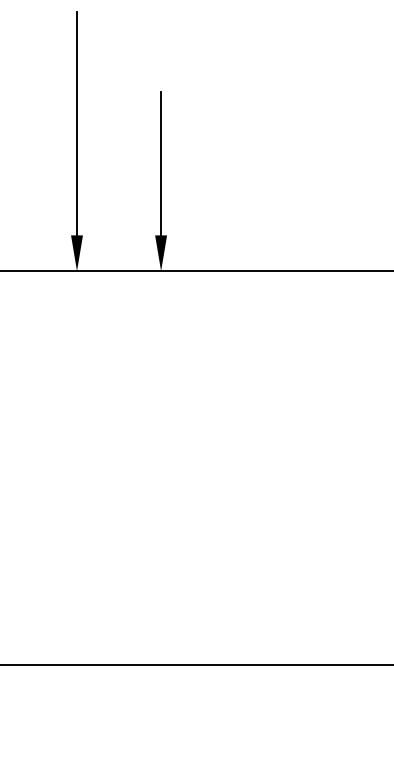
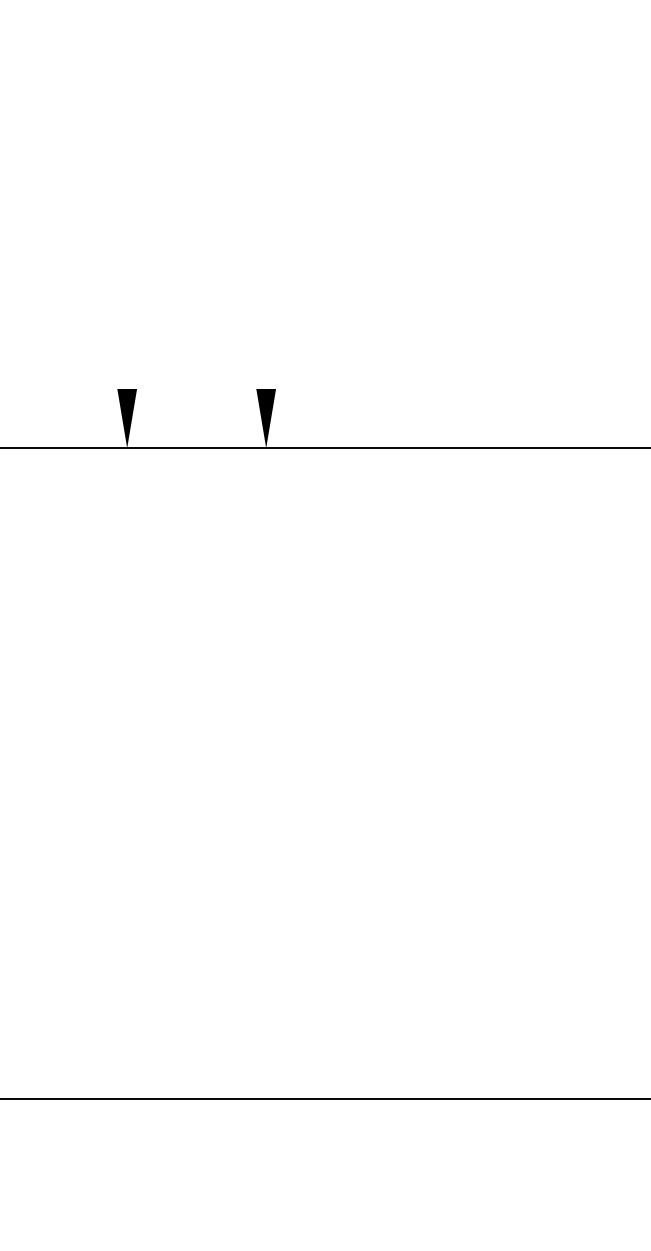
line: (77, 123) -> (127, 204), removed
line: (161, 163) -> (266, 270), removed

